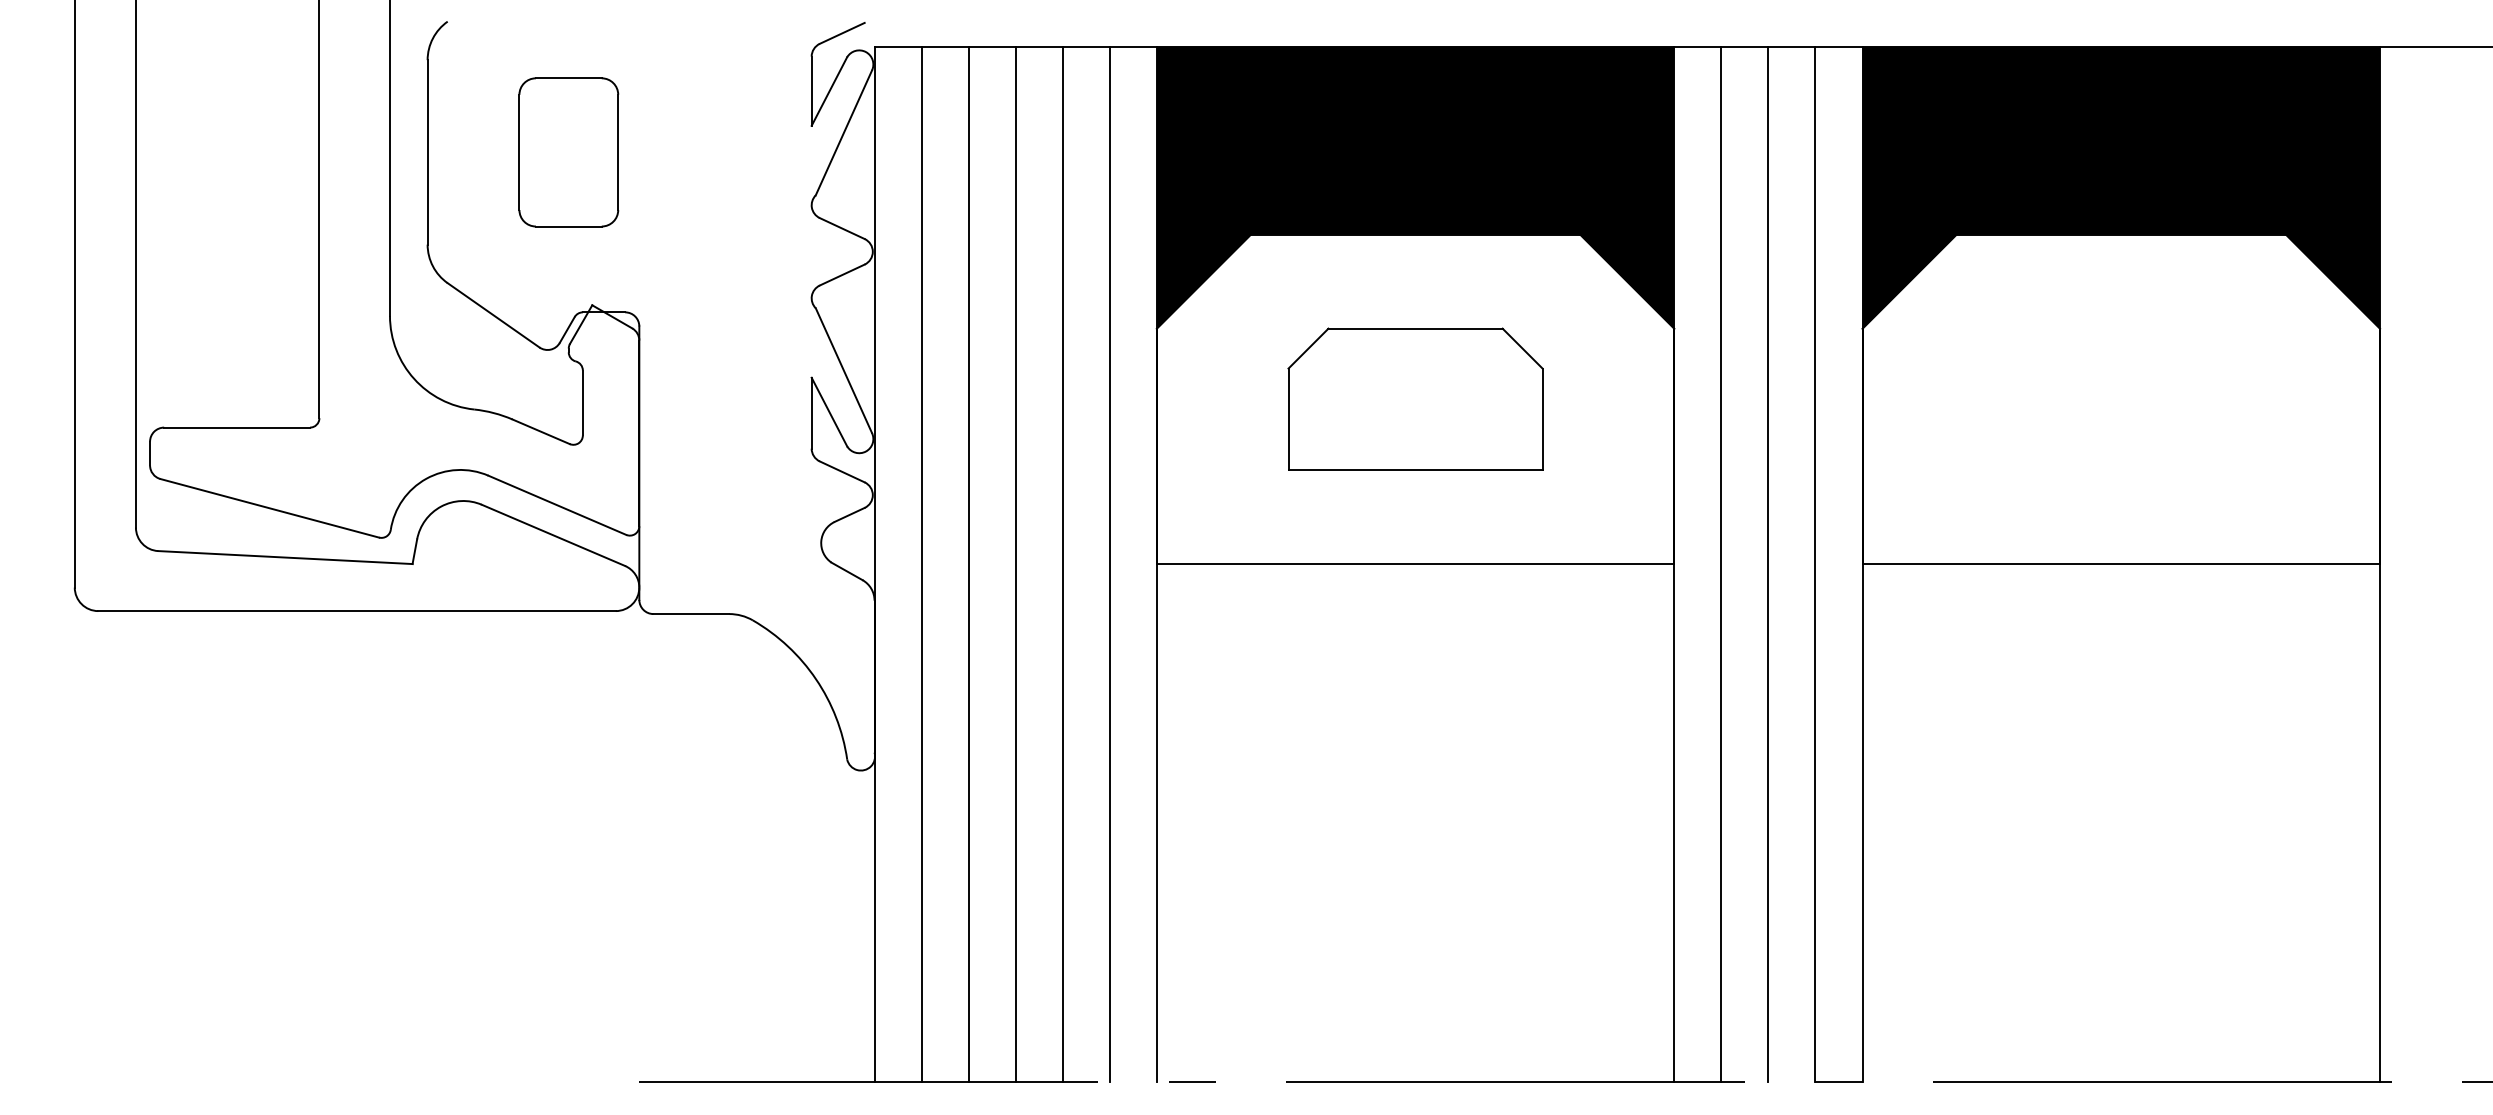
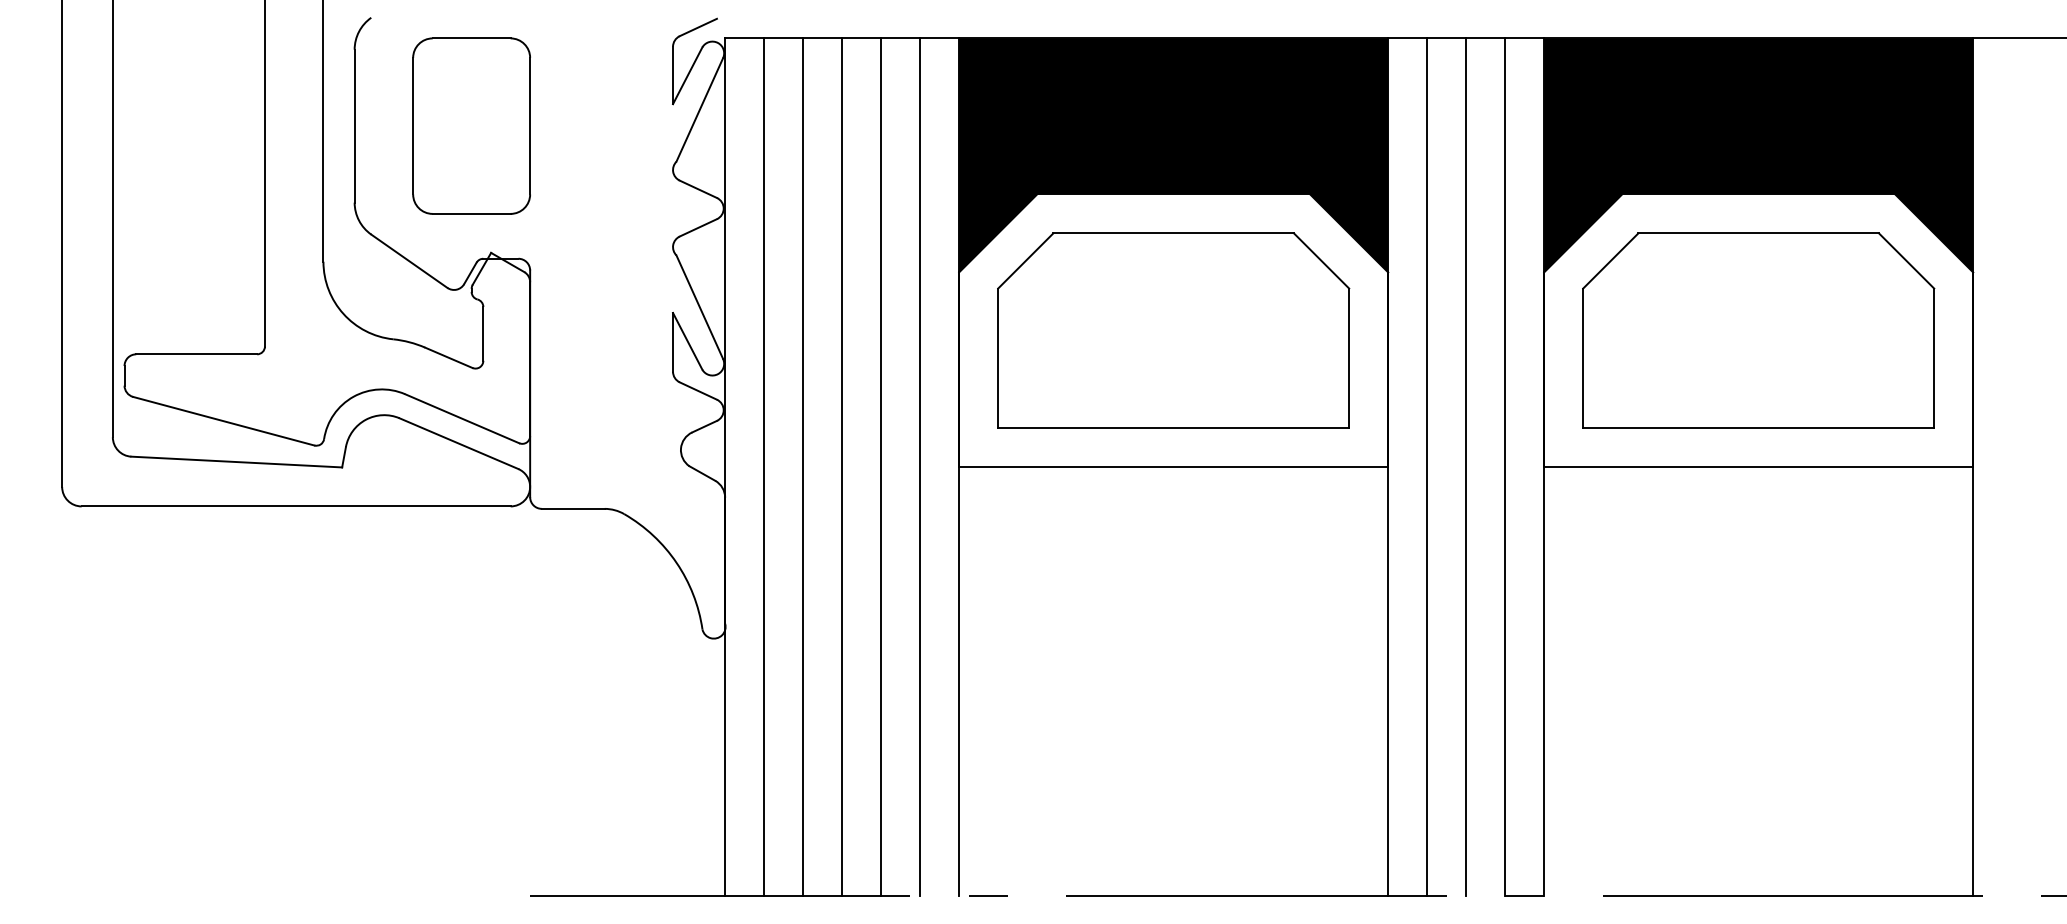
part: (568, 152) -> (471, 126), size x1.43
part: (1415, 398) -> (1173, 330), size x1.67
part: (2121, 398) -> (1758, 330), added

